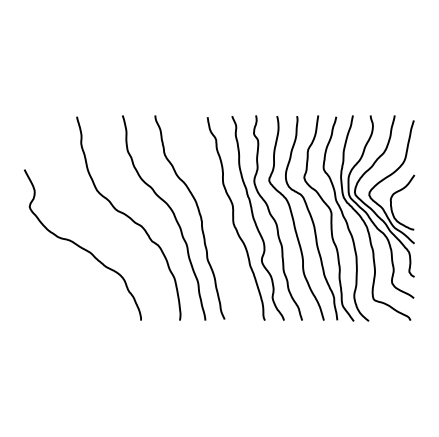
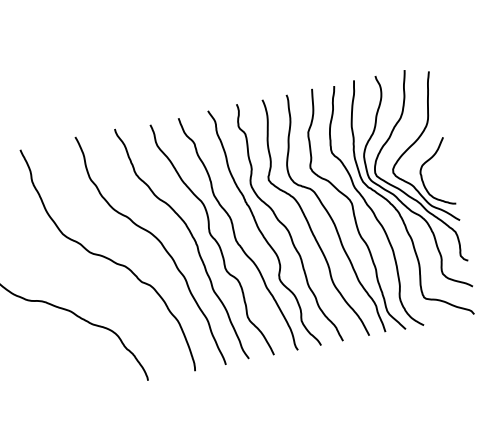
curve: (214, 217) -> (211, 237), added

